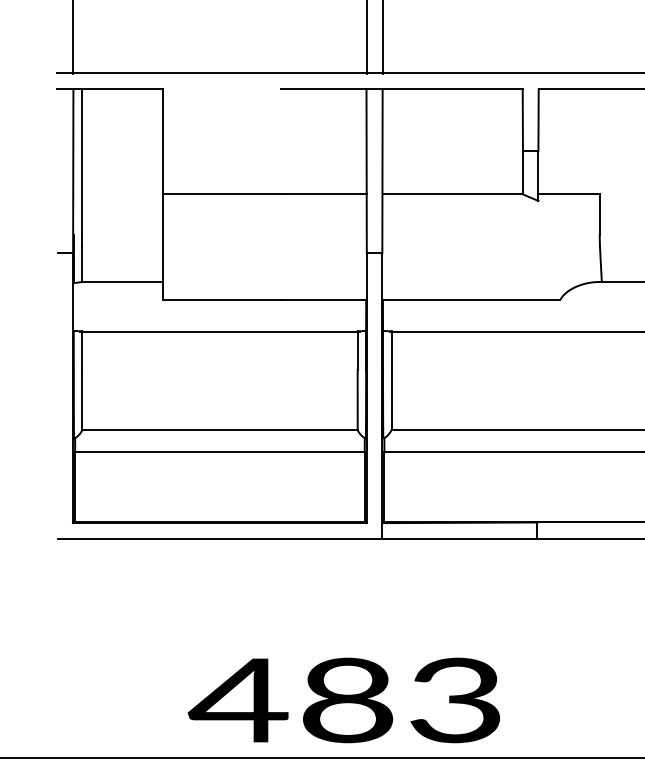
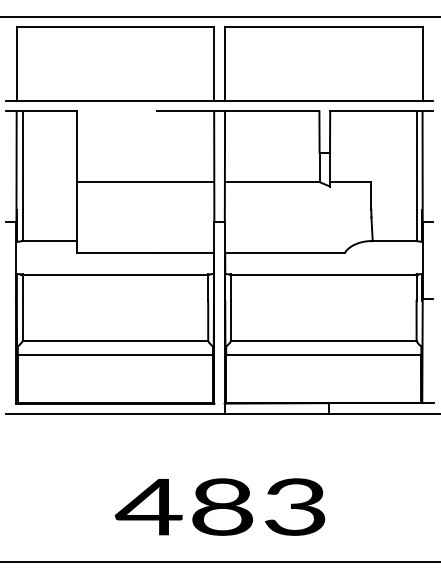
text: (343, 699) -> (219, 506), moved

